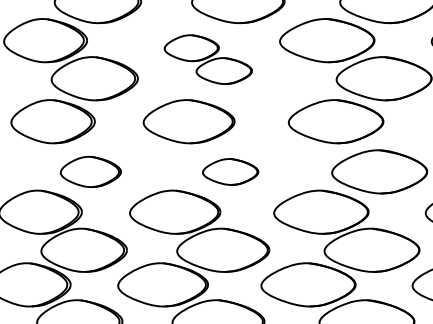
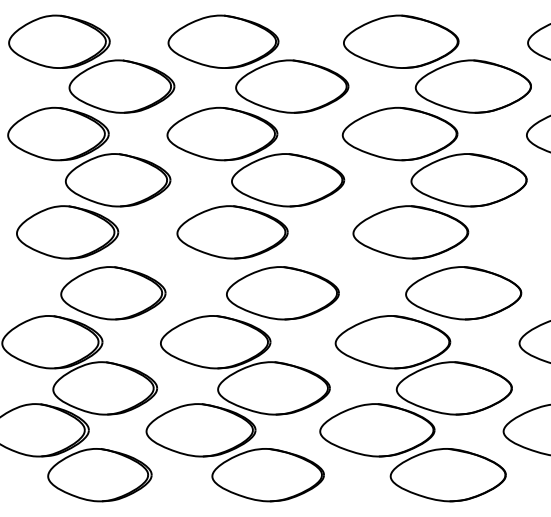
part: (208, 59) -> (255, 156), size x1.67
part: (90, 172) -> (113, 293), size x1.43
part: (230, 172) -> (282, 293), size x1.67

